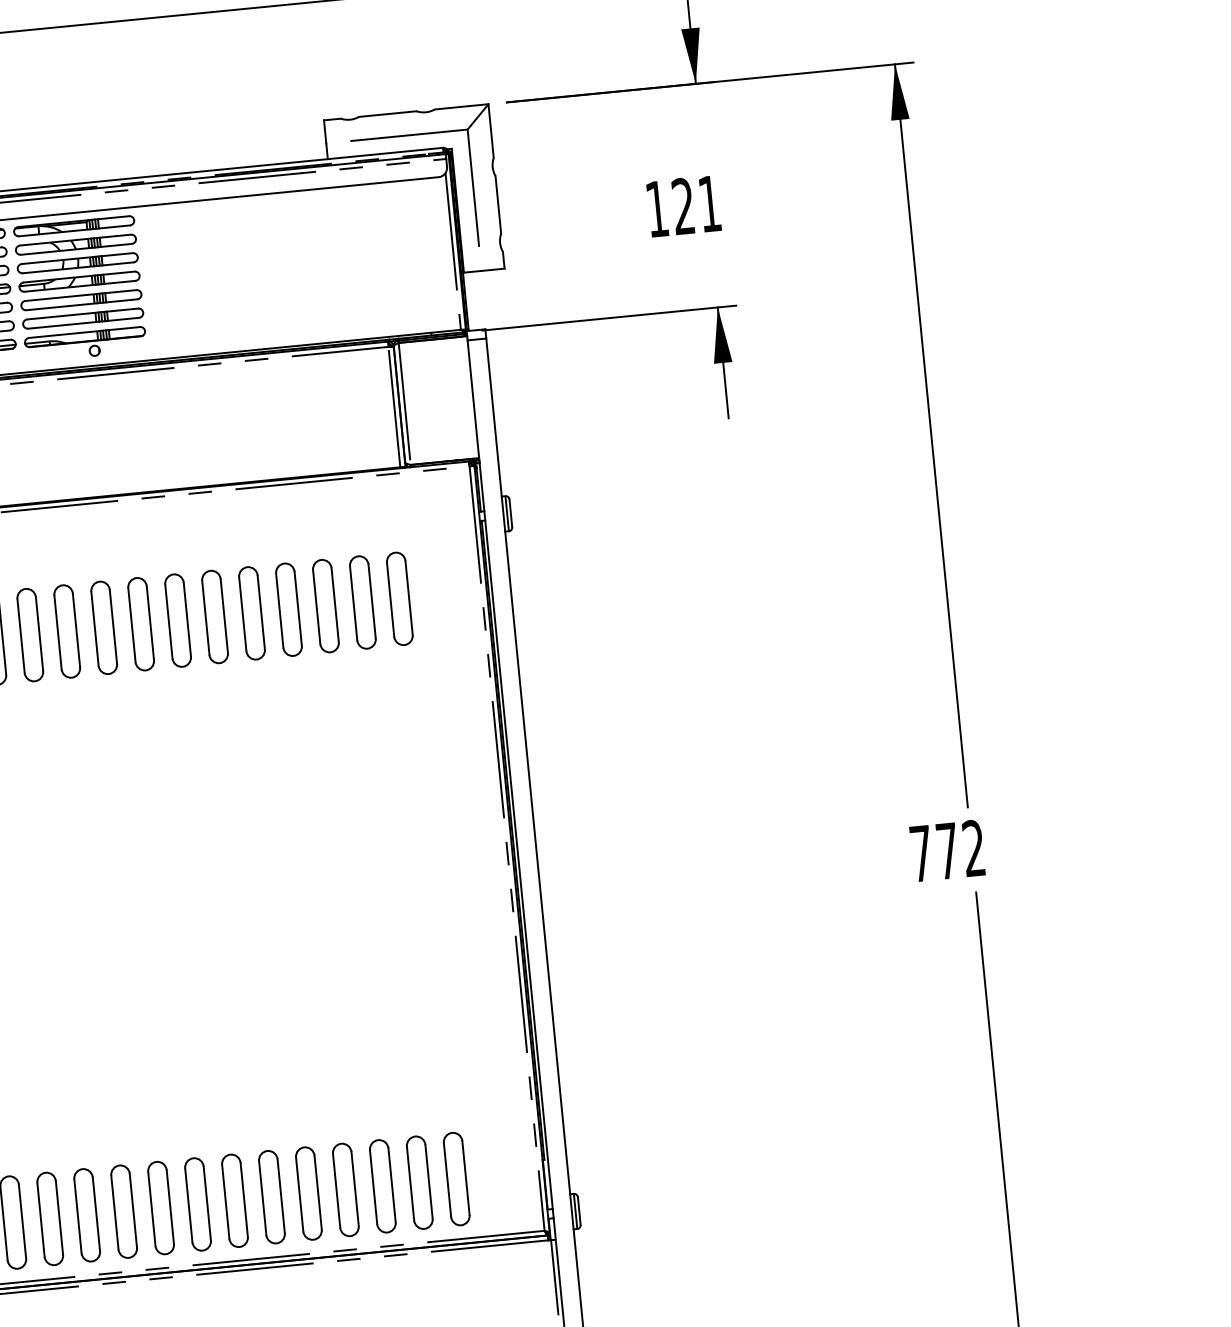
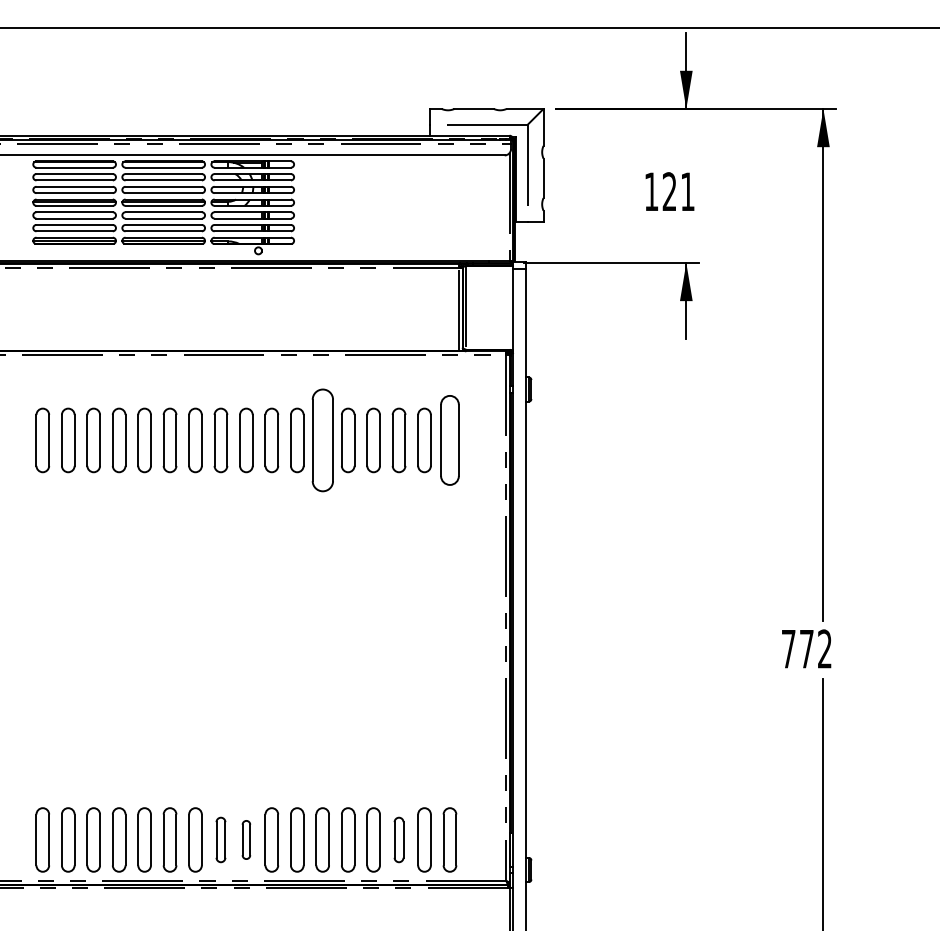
part: (399, 599) -> (449, 440), size x1.4
part: (214, 617) -> (322, 440), size x1.6
part: (381, 1185) -> (398, 839), size x0.7
part: (161, 1207) -> (246, 839), size x0.6
part: (123, 1211) -> (220, 839), size x0.7

